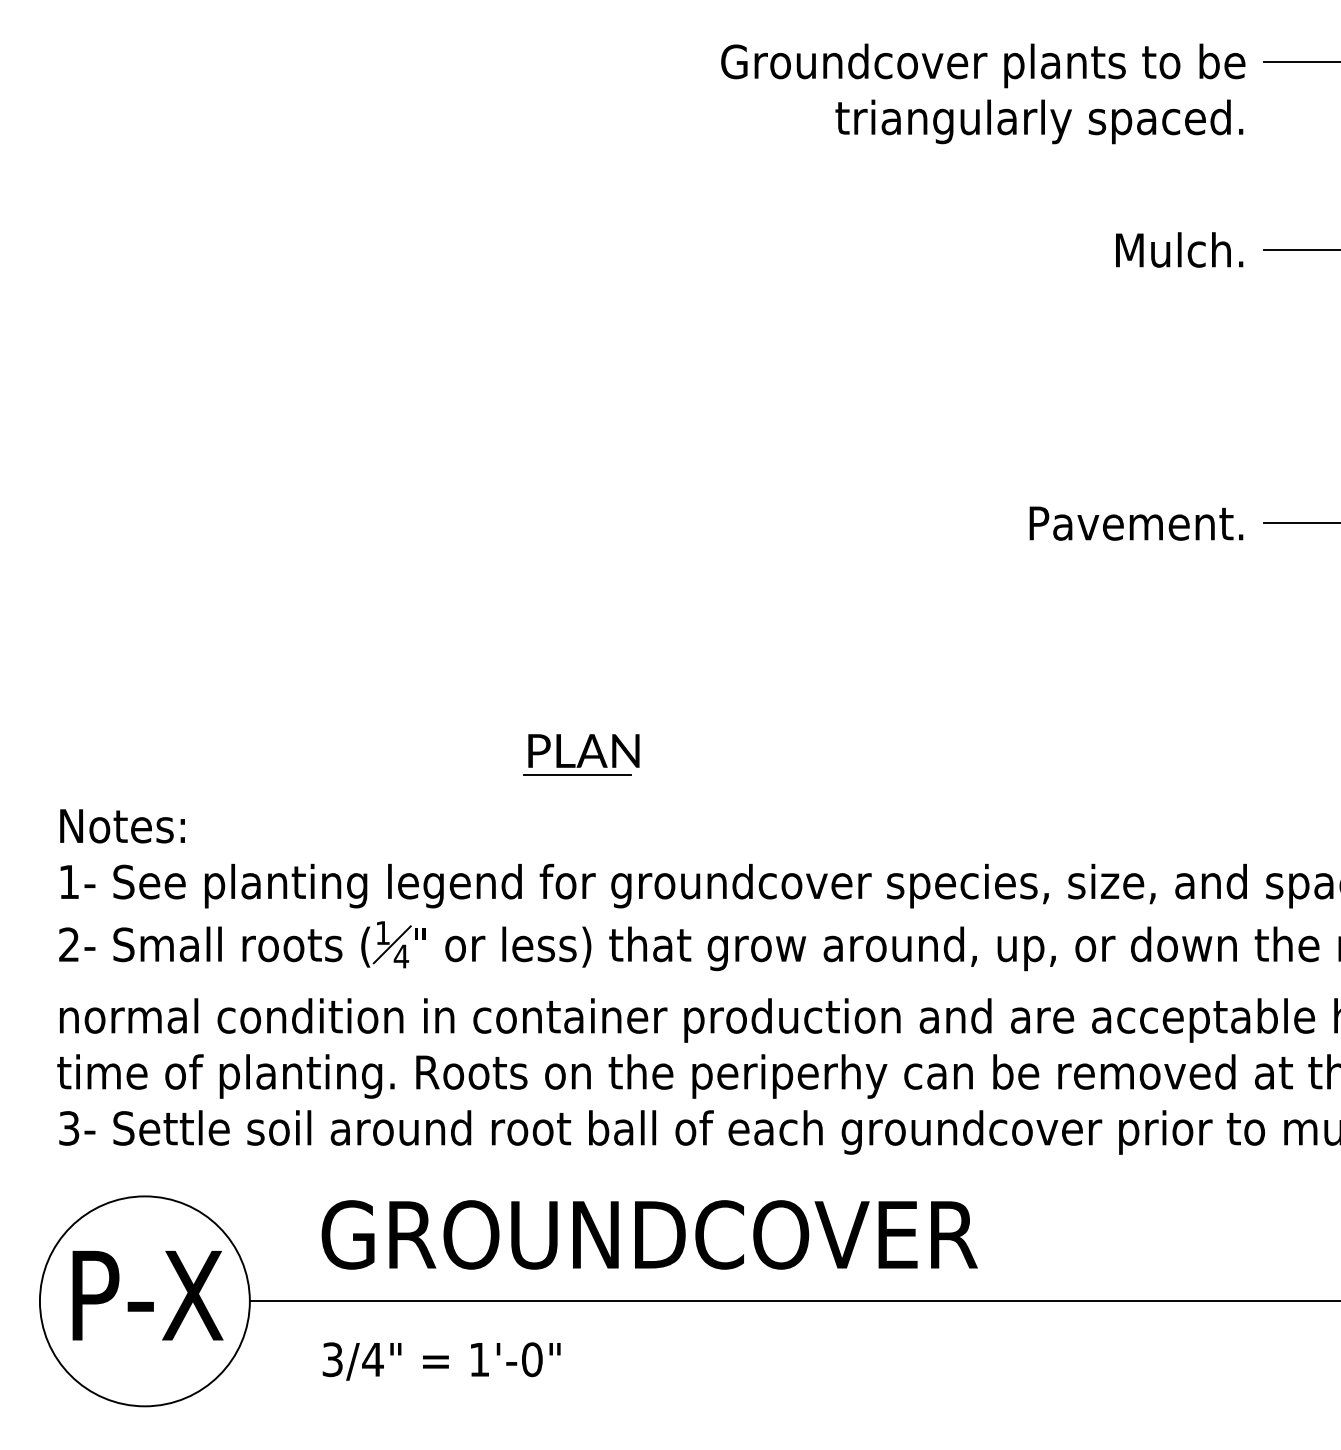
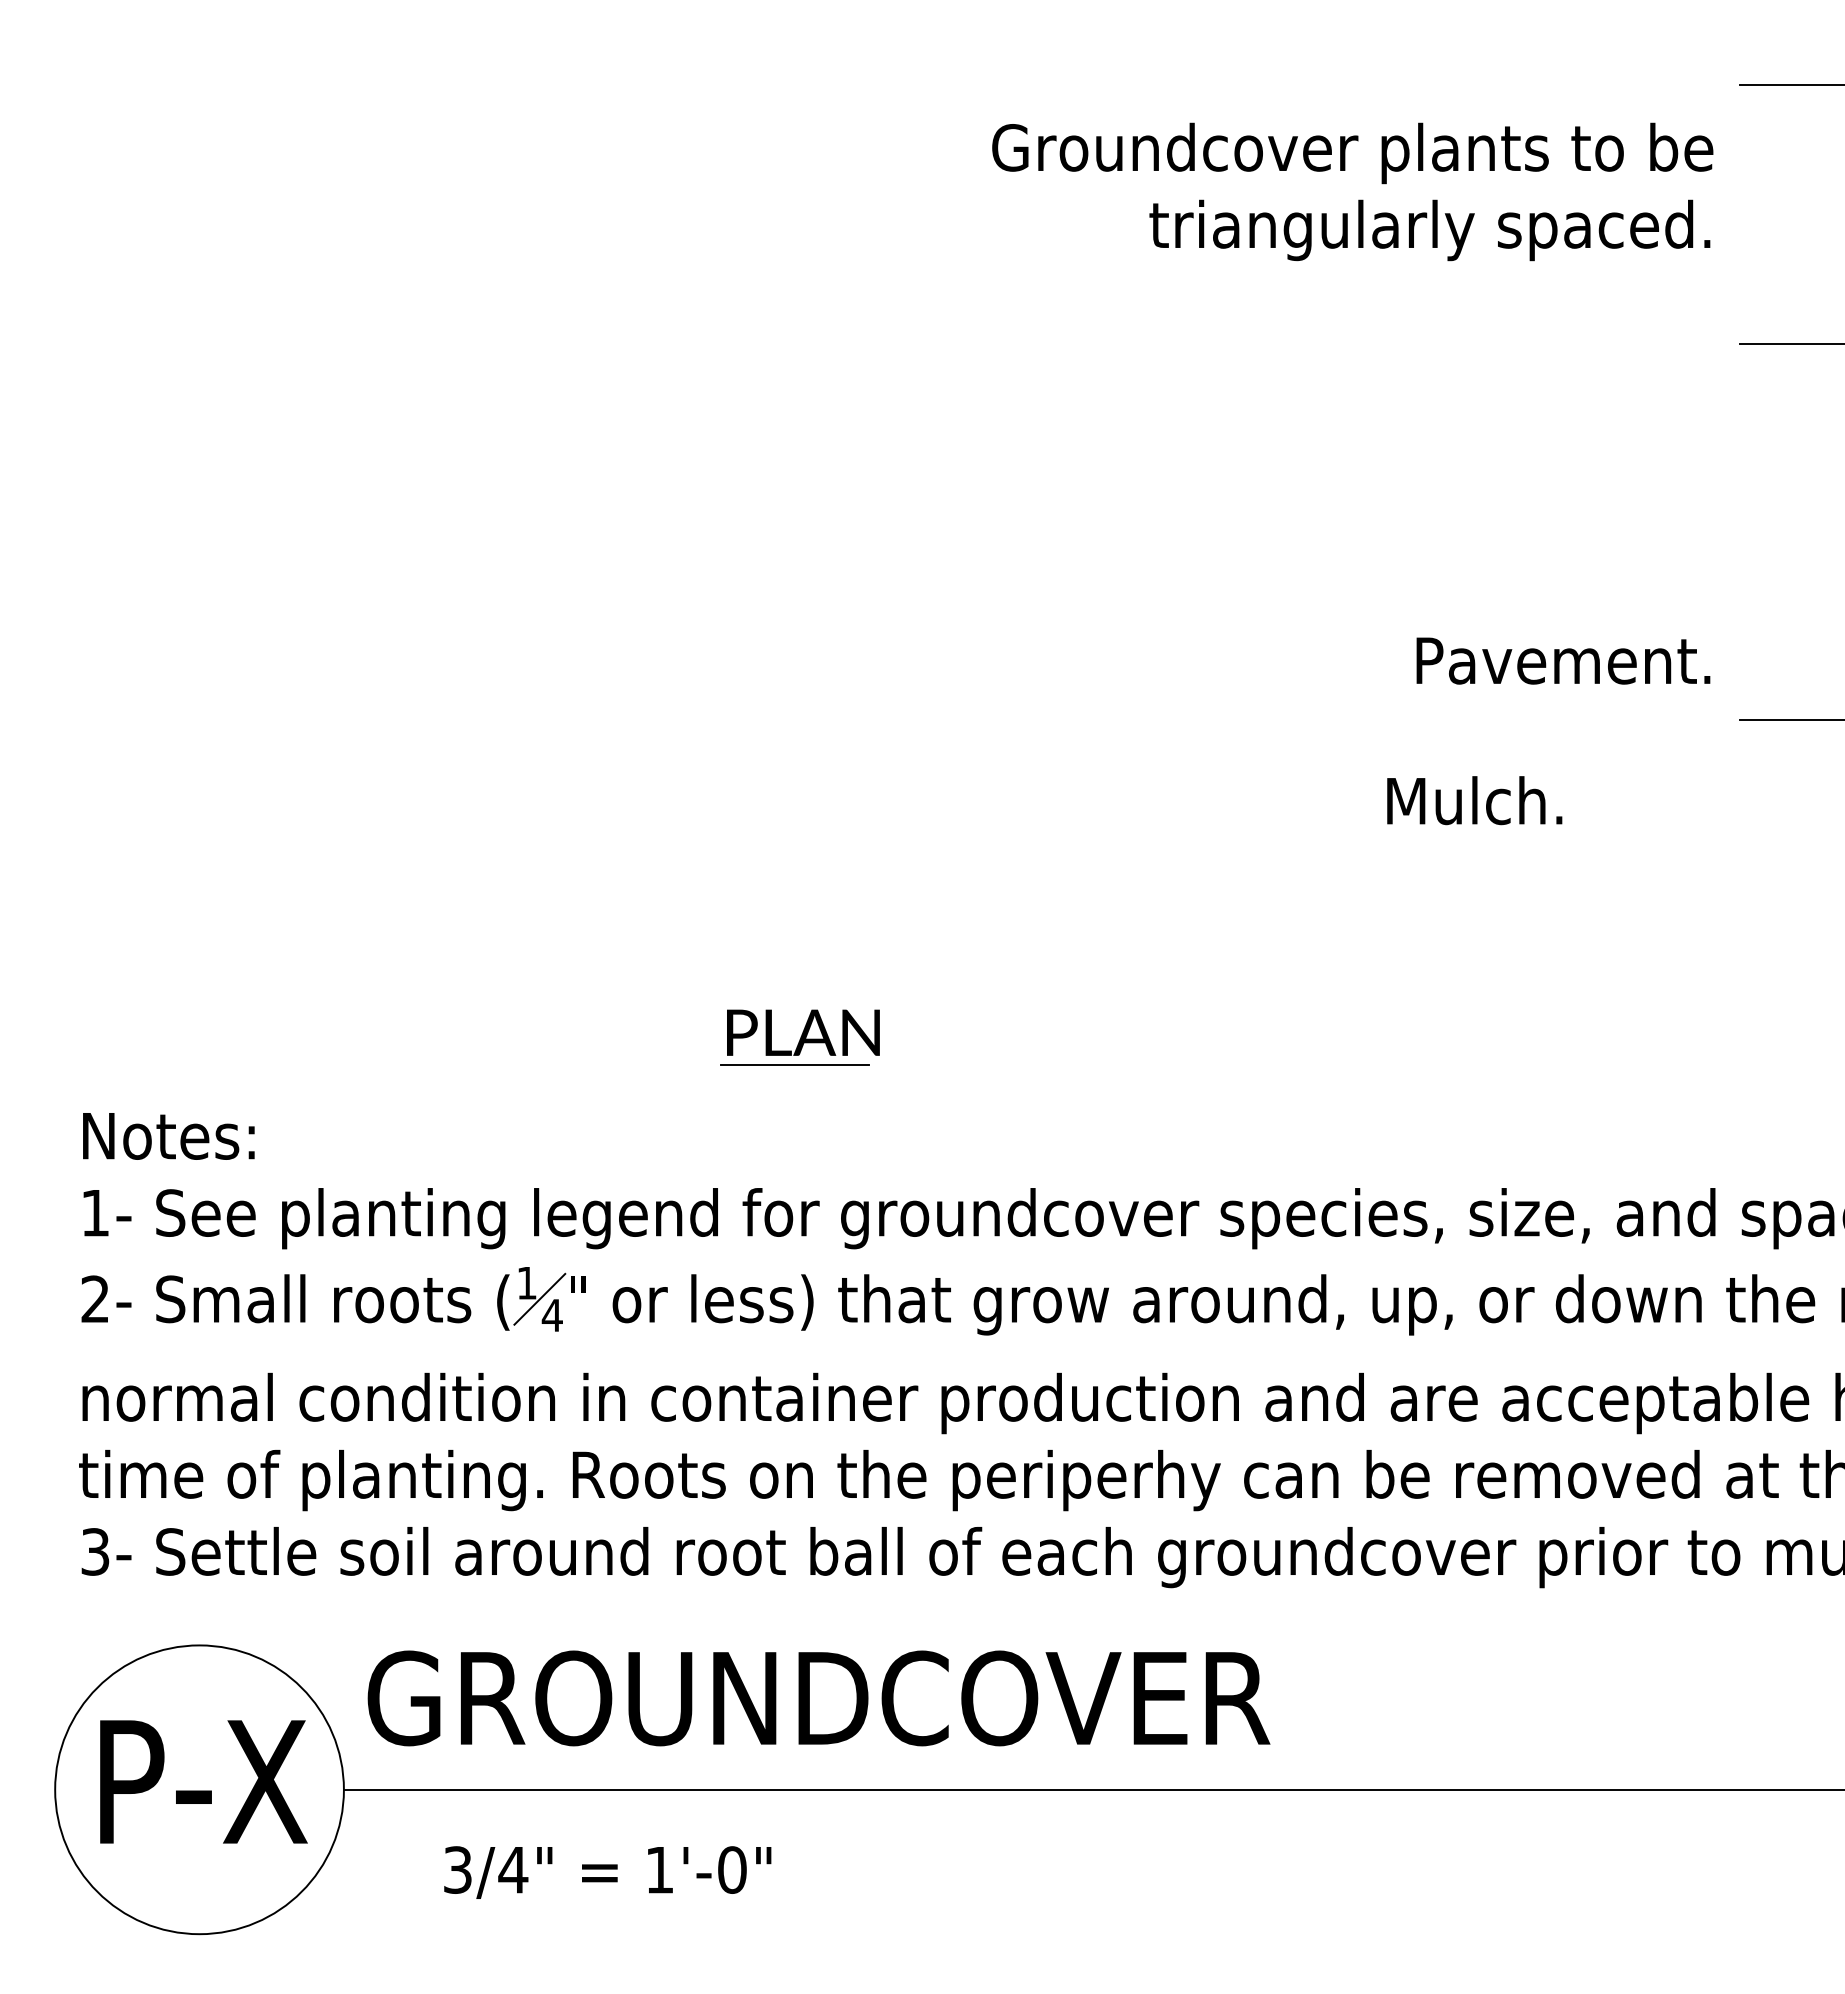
text: (983, 93) -> (1352, 191), moved
text: (1179, 249) -> (1474, 800), moved
text: (1136, 523) -> (1563, 660), moved
text: (649, 1234) -> (818, 1698), moved

